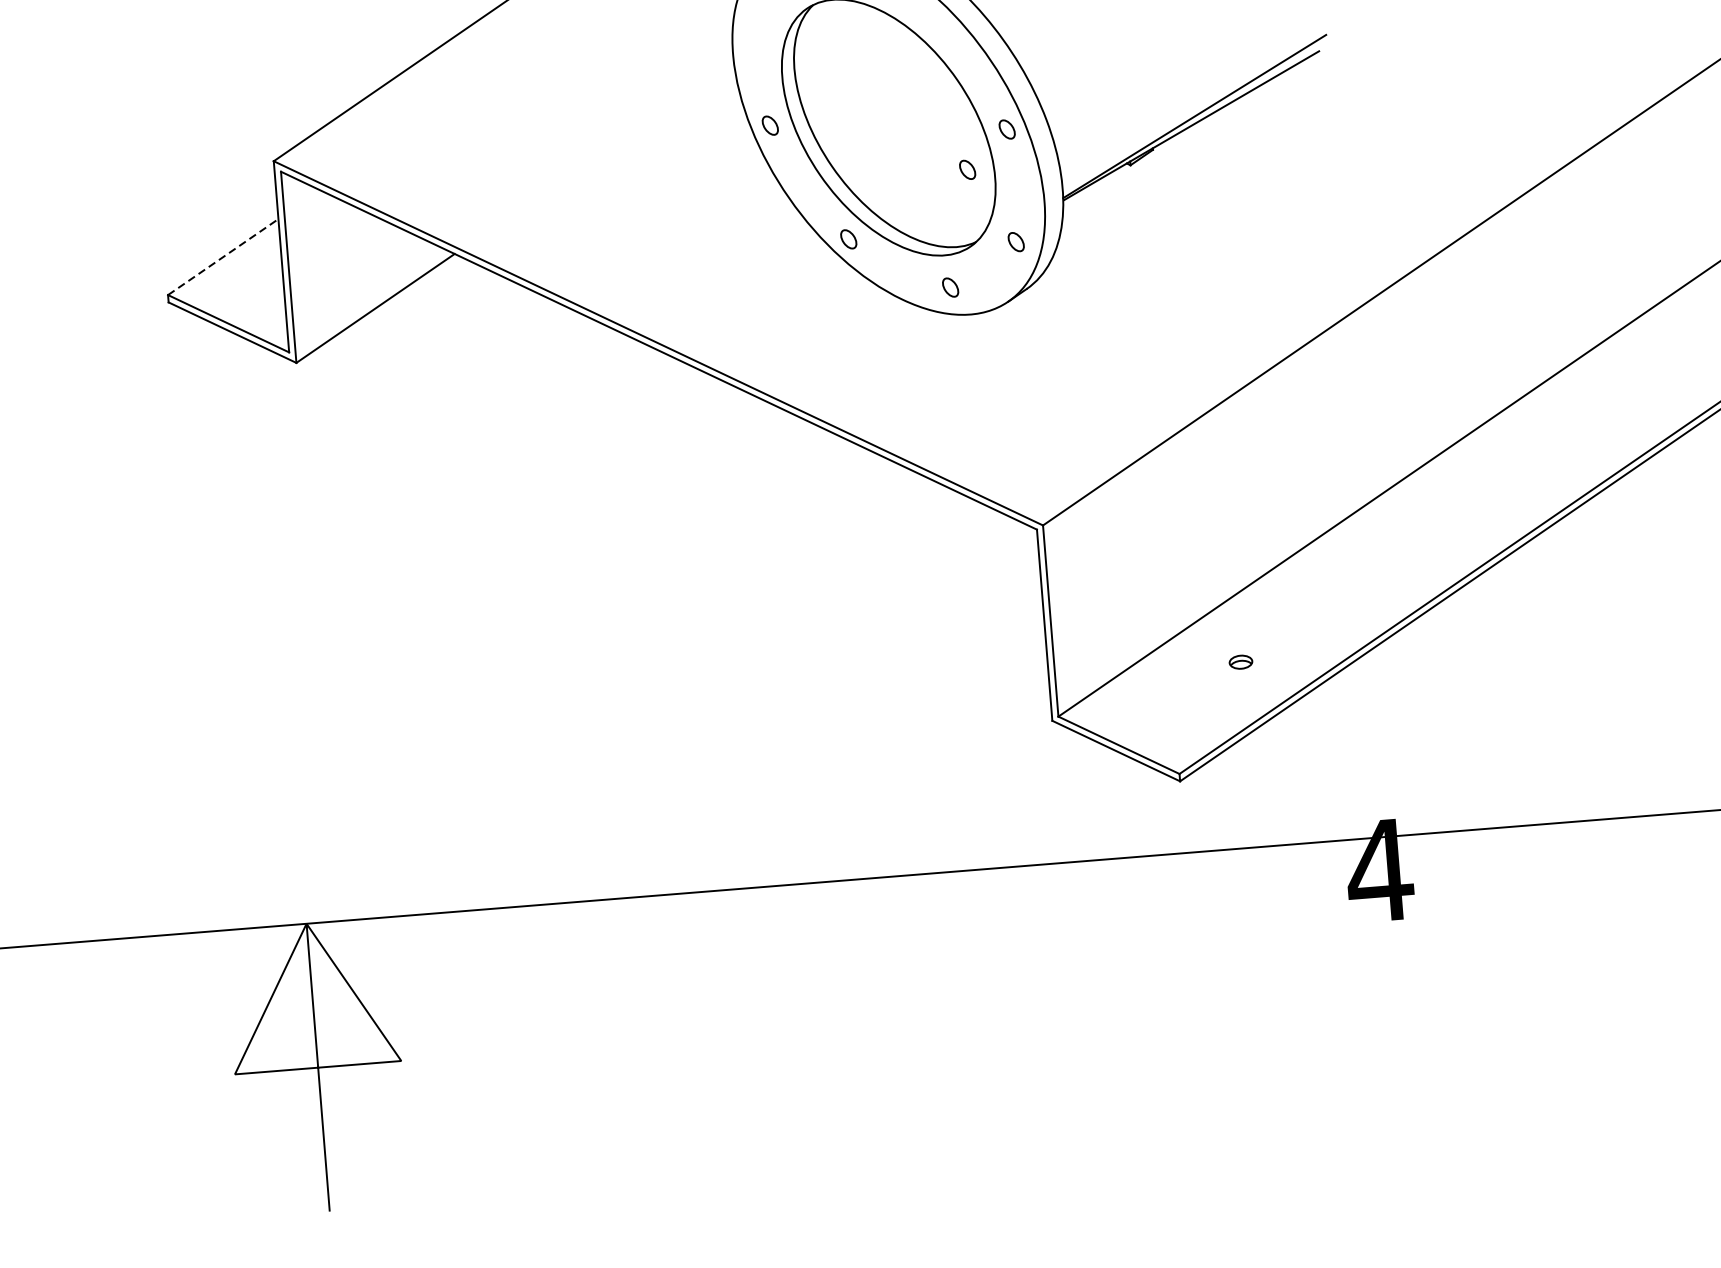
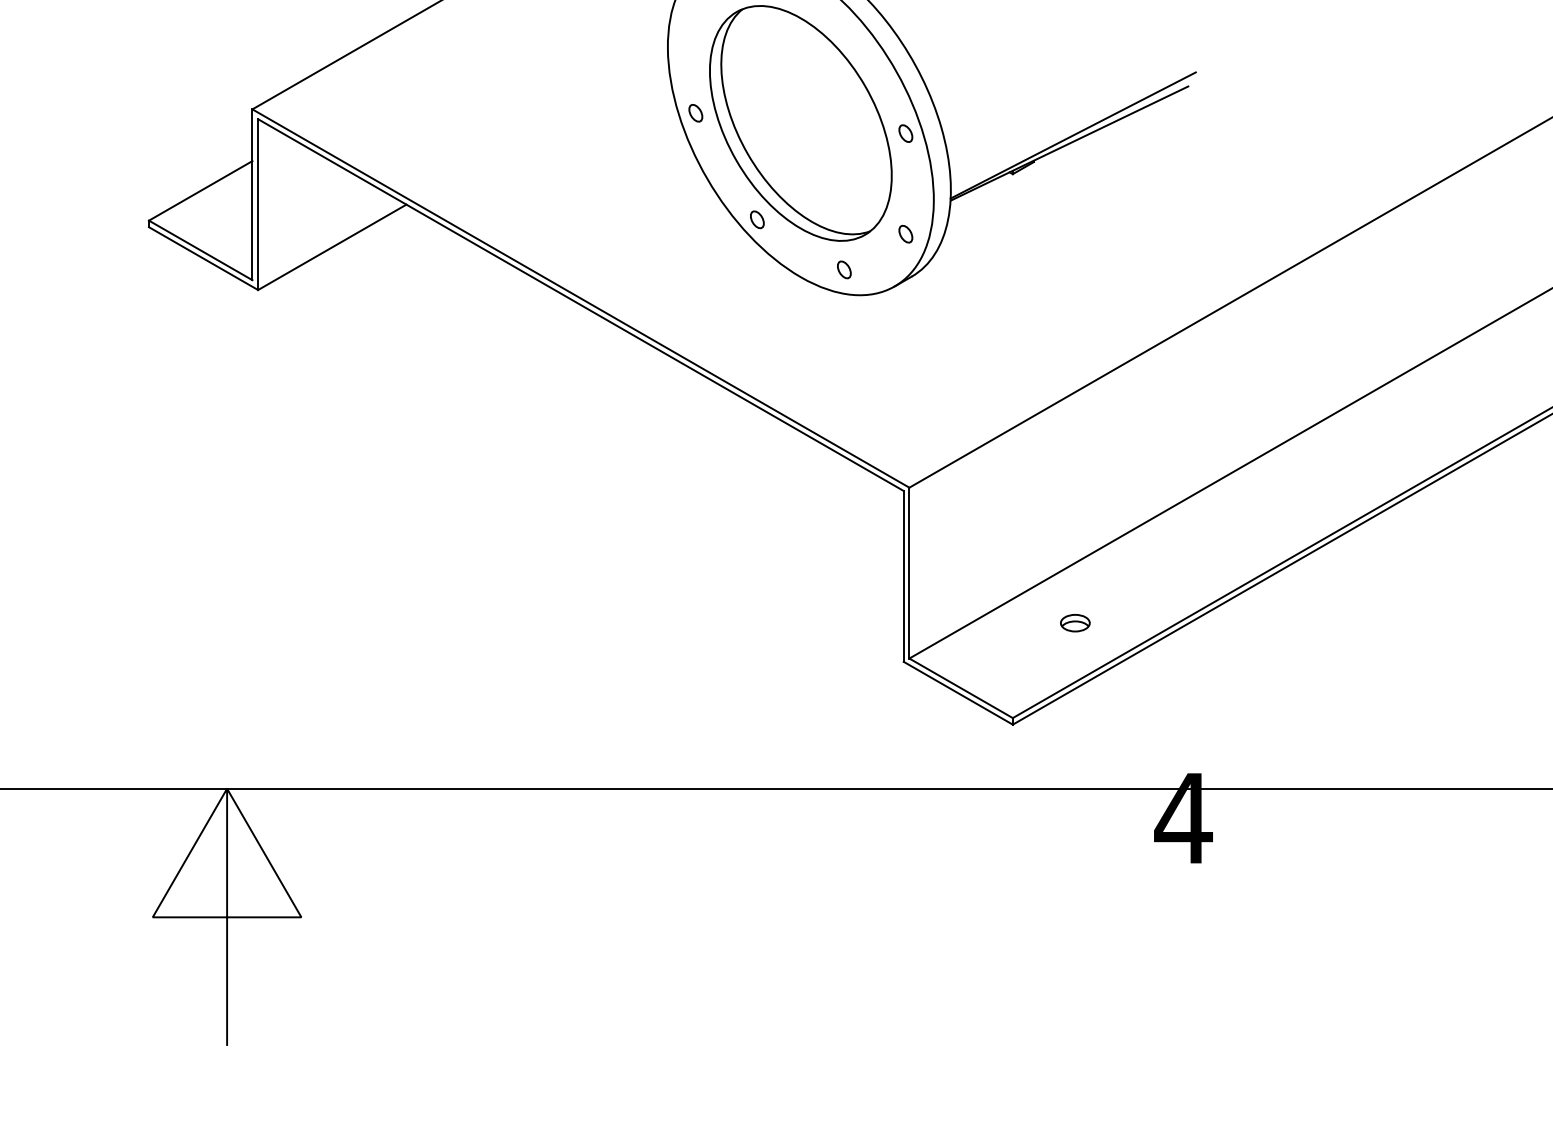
part: (967, 169) -> (867, 166), removed
line: (222, 256) -> (200, 190), dashed -> solid
part: (1241, 662) -> (1075, 623), size x1.43

